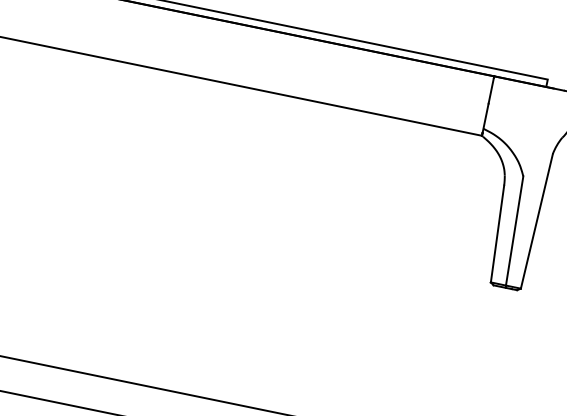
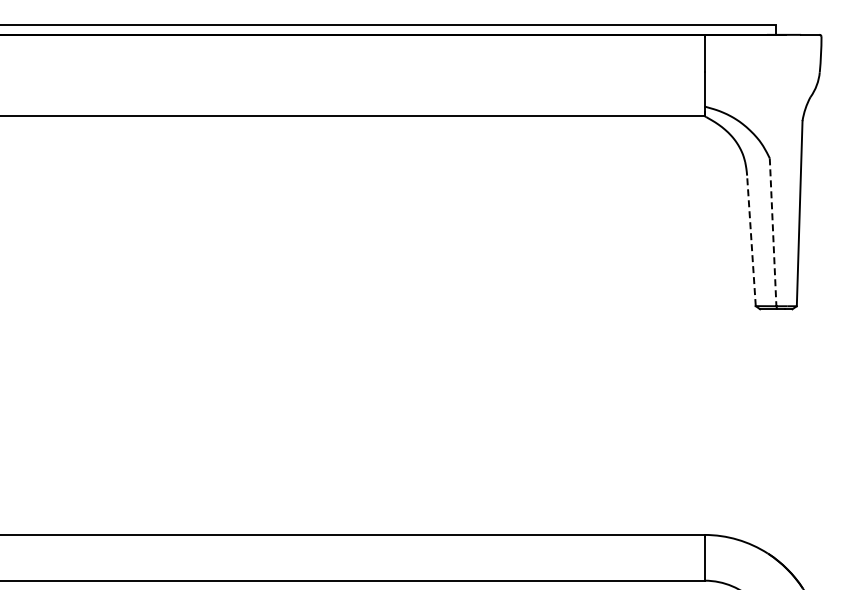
line: (514, 231) -> (773, 232), solid -> dashed
line: (497, 233) -> (751, 240), solid -> dashed

